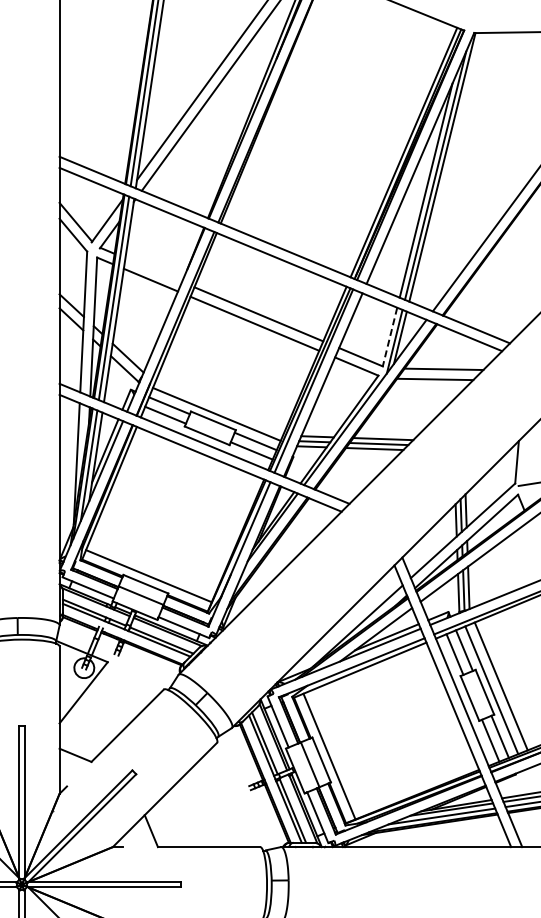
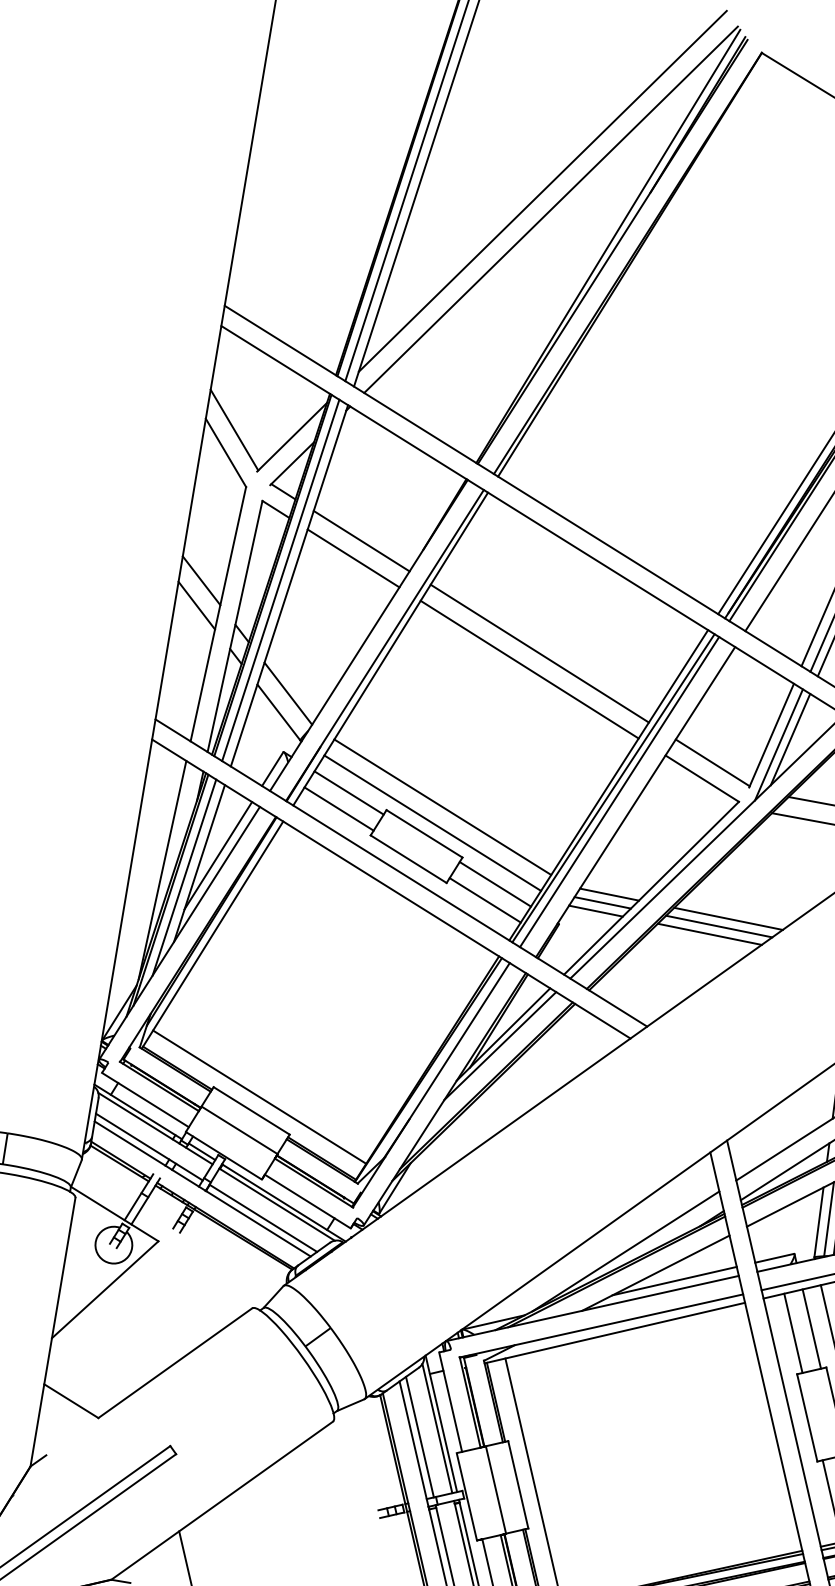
line: (153, 270) -> (361, 541), added
line: (389, 337) -> (770, 735), dashed -> solid
line: (220, 404) -> (442, 806), added

